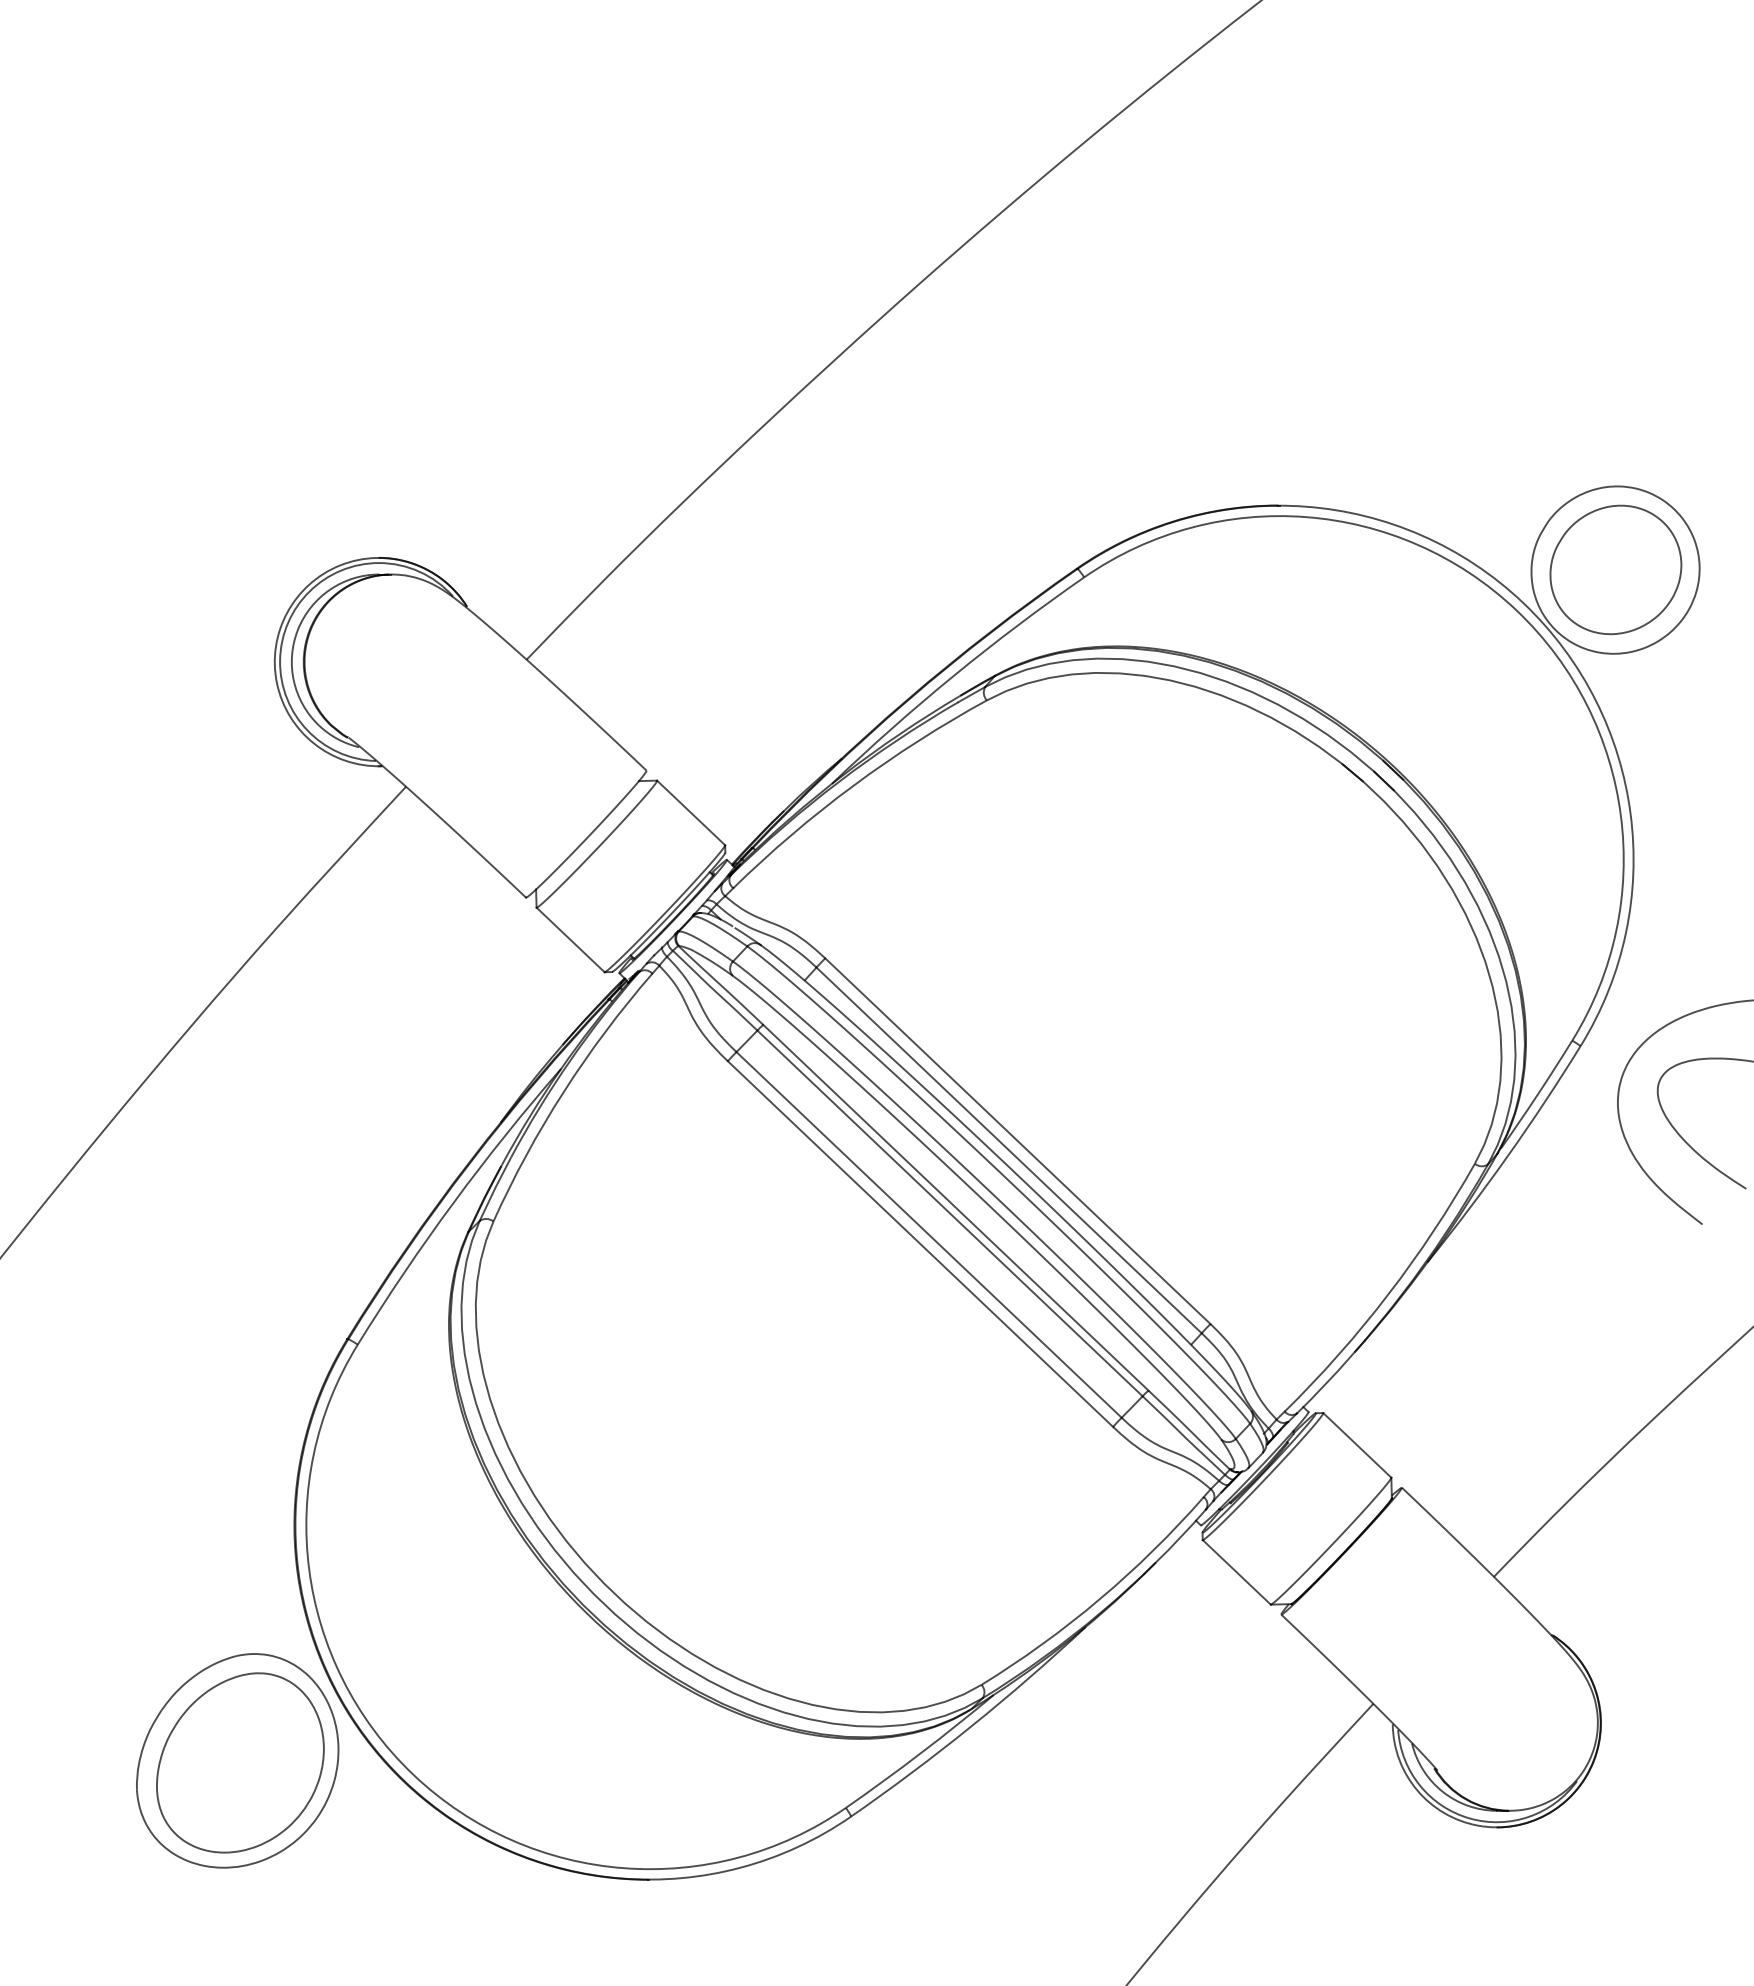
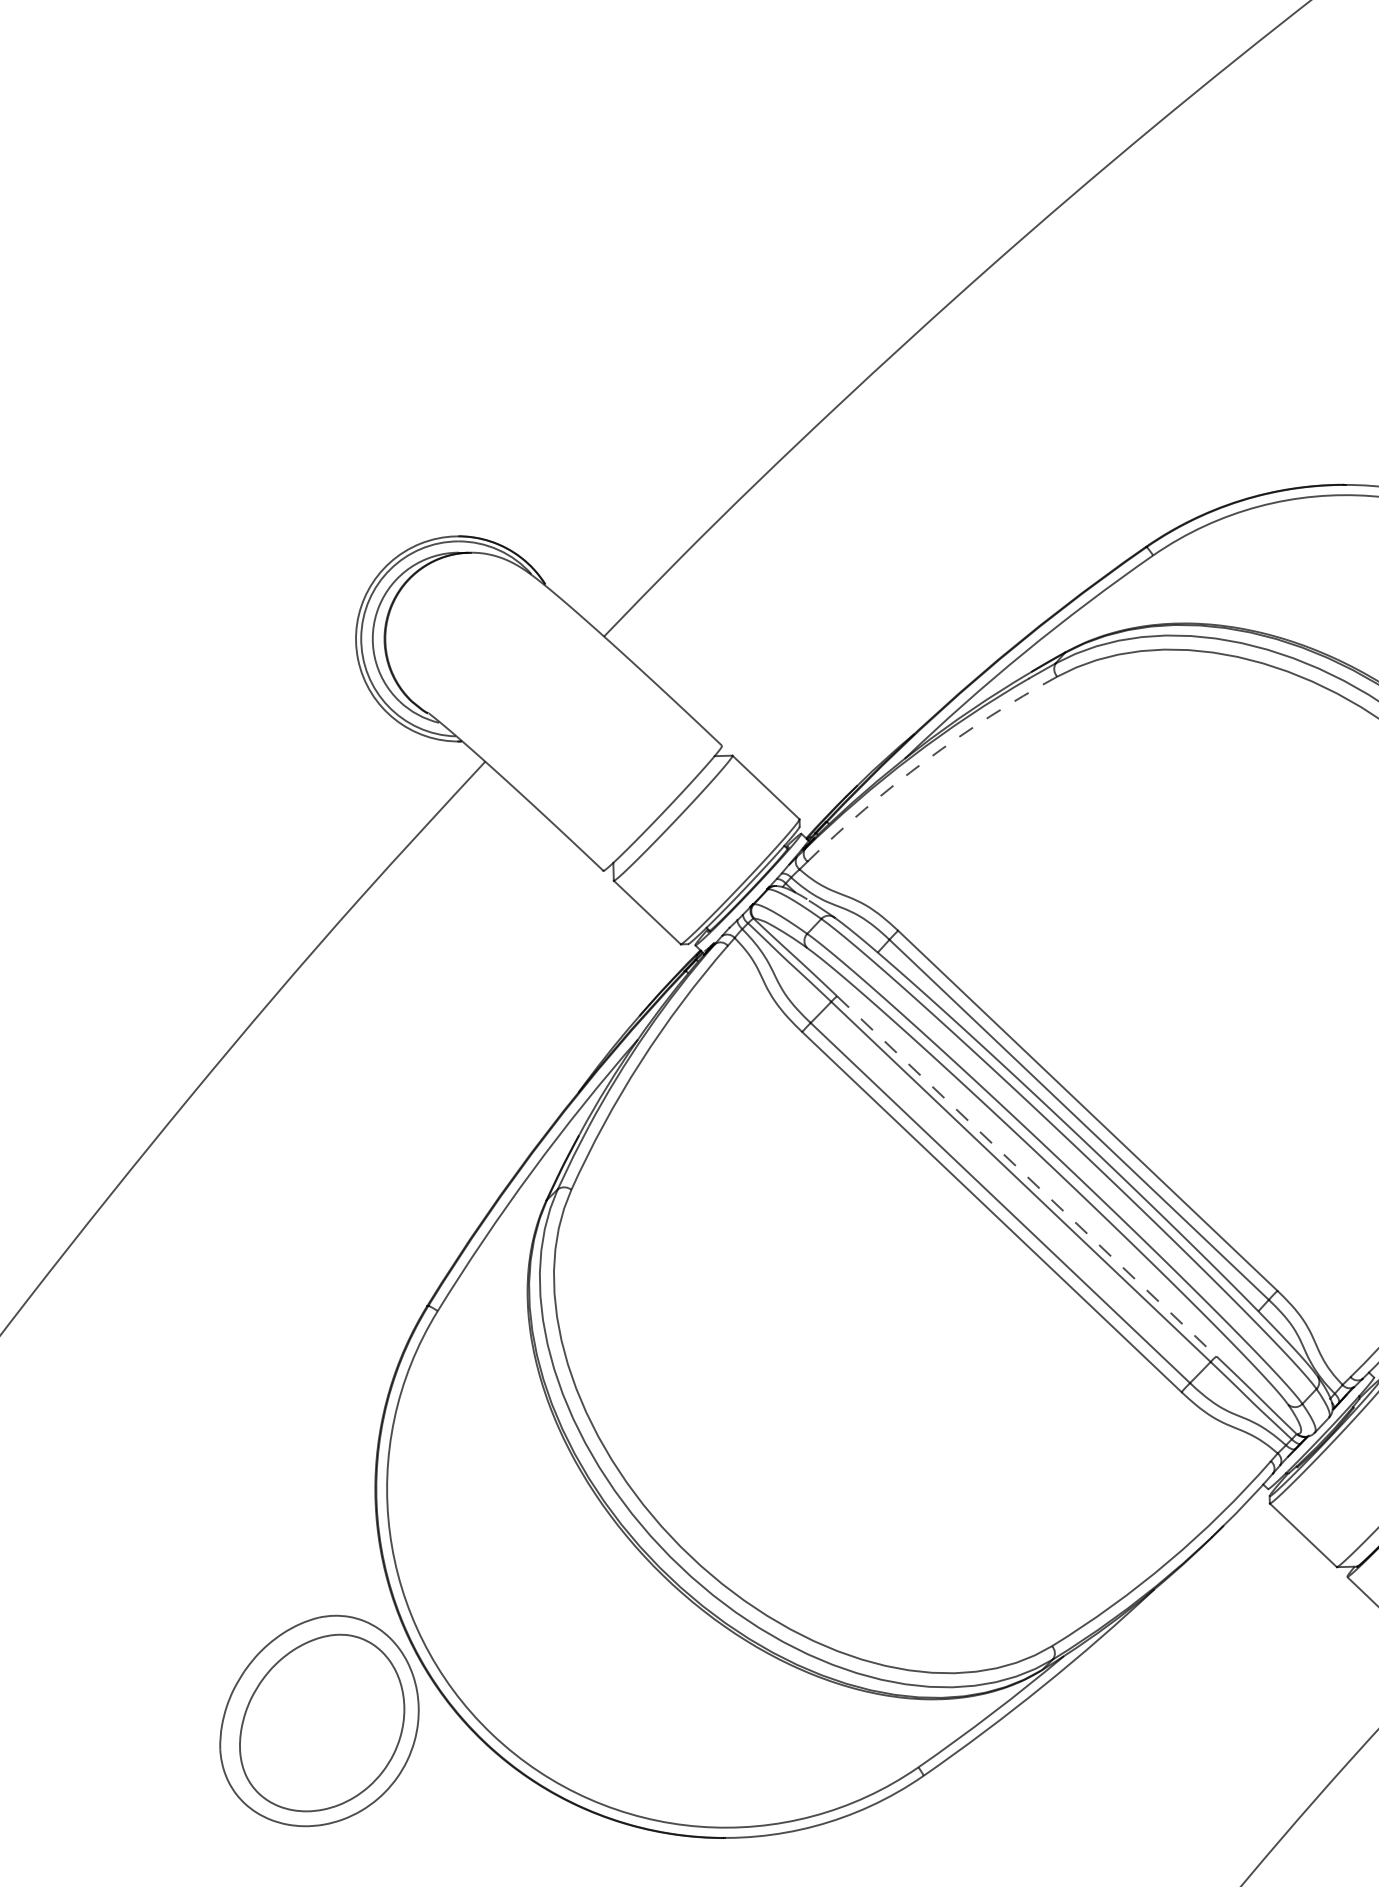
arc: (853, 785) -> (925, 760), solid -> dashed
line: (955, 1207) -> (1026, 1176), solid -> dashed

